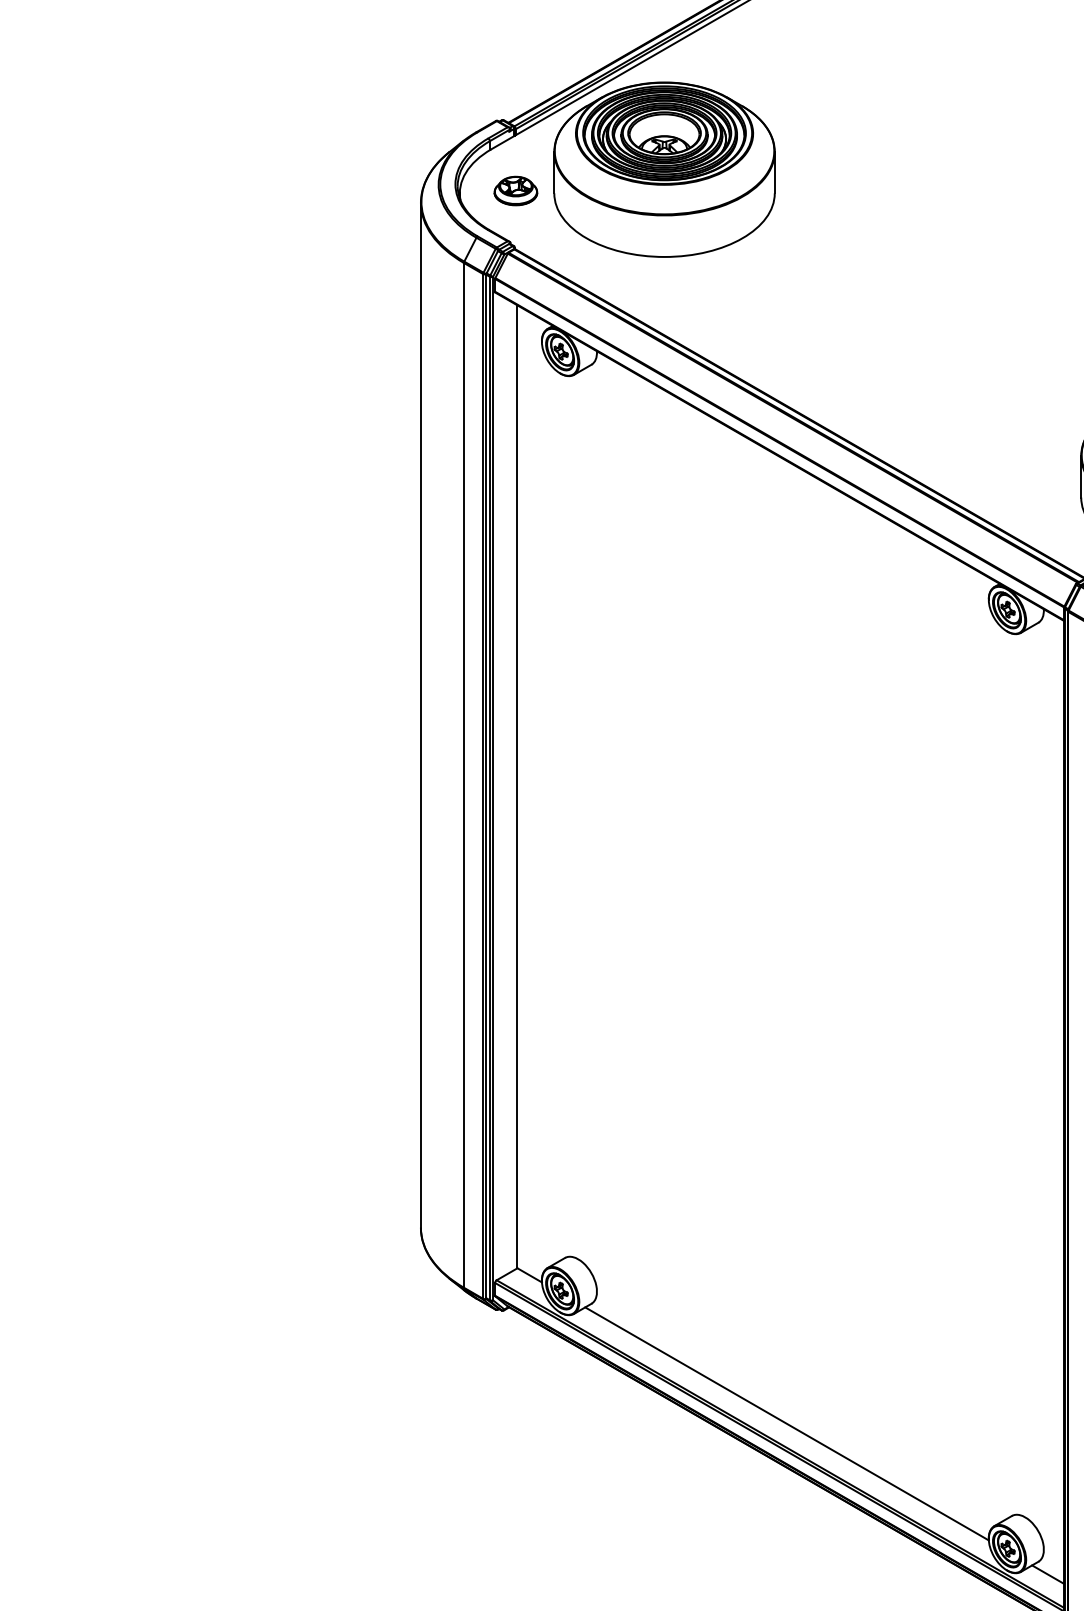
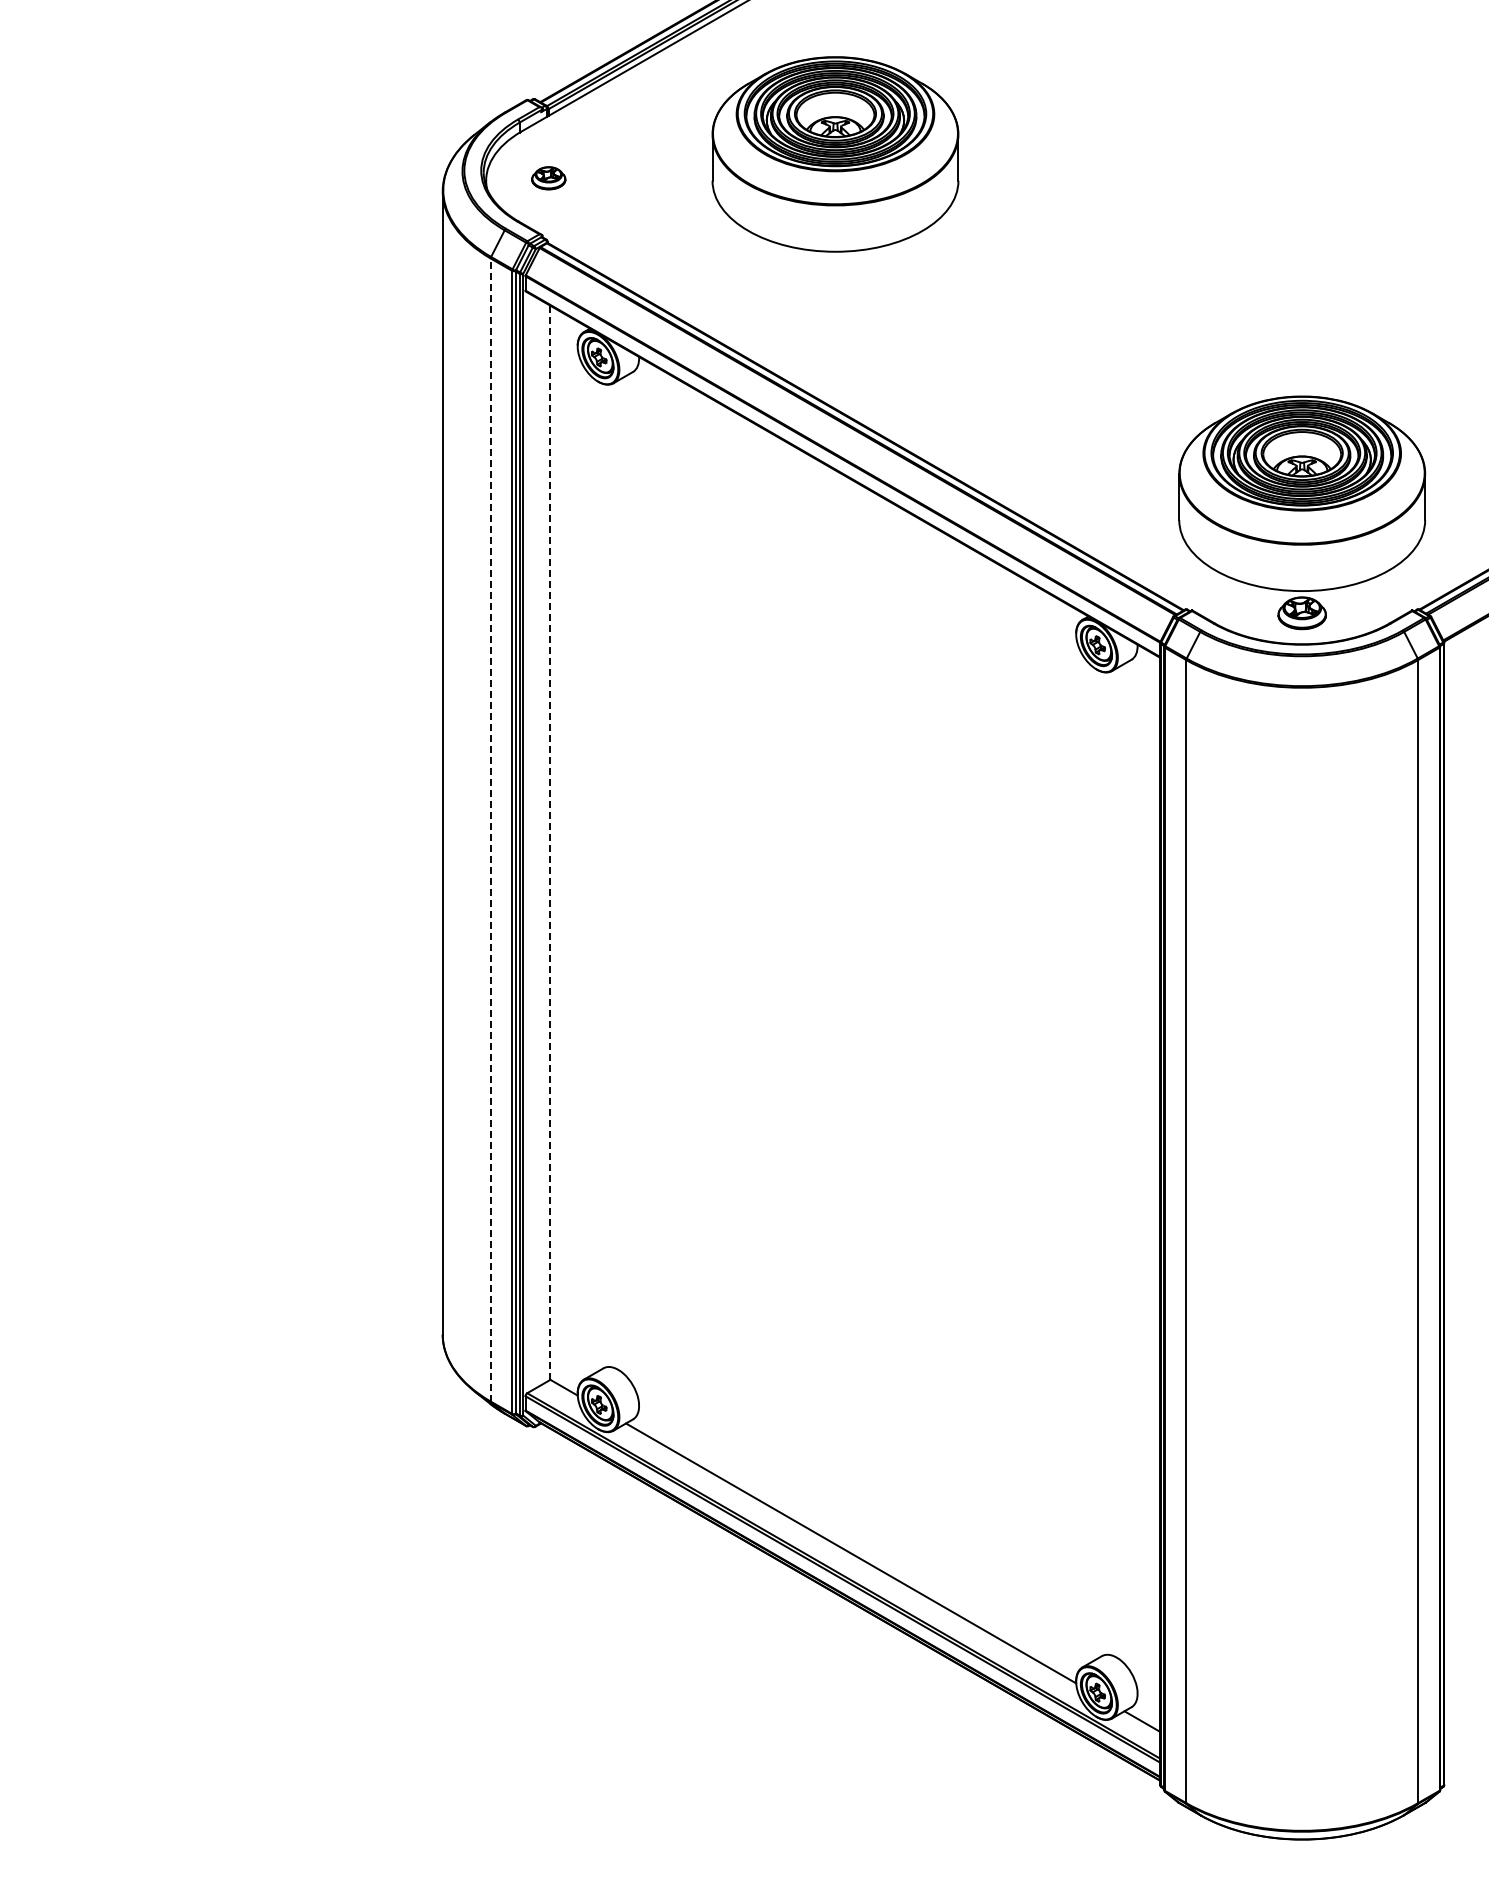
part: (664, 169) -> (835, 154), moved
part: (515, 191) -> (548, 178), size x0.7
line: (463, 775) -> (490, 830), solid -> dashed
line: (517, 786) -> (550, 842), solid -> dashed

